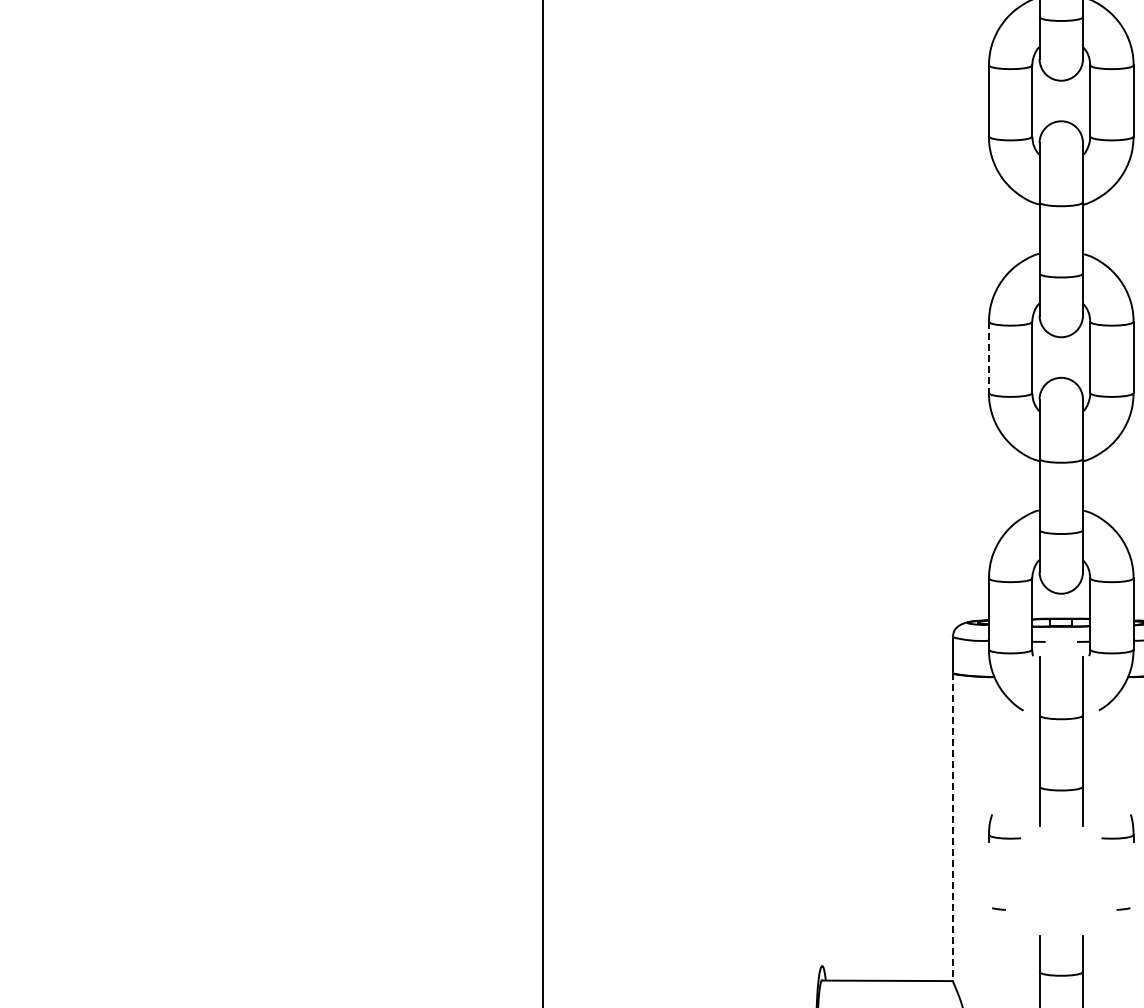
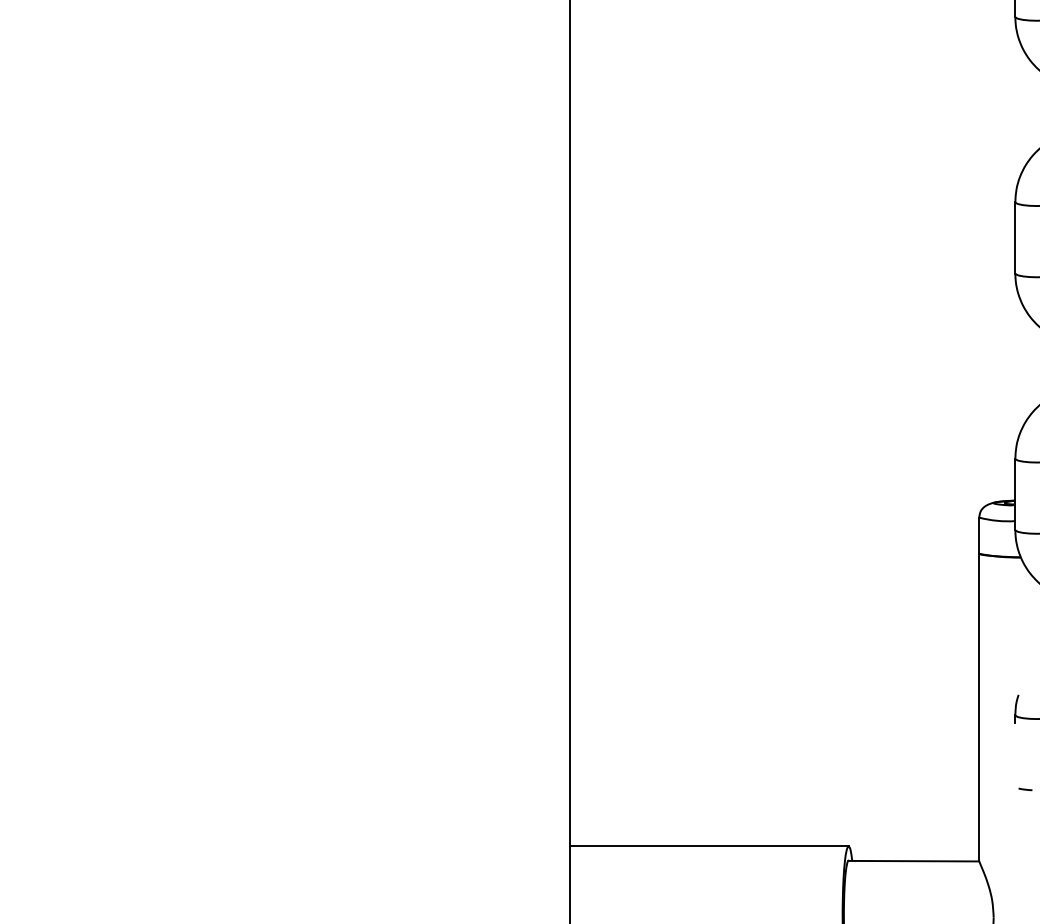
line: (988, 357) -> (1014, 237), dashed -> solid
line: (952, 827) -> (978, 707), dashed -> solid
line: (682, 966) -> (708, 846), added

